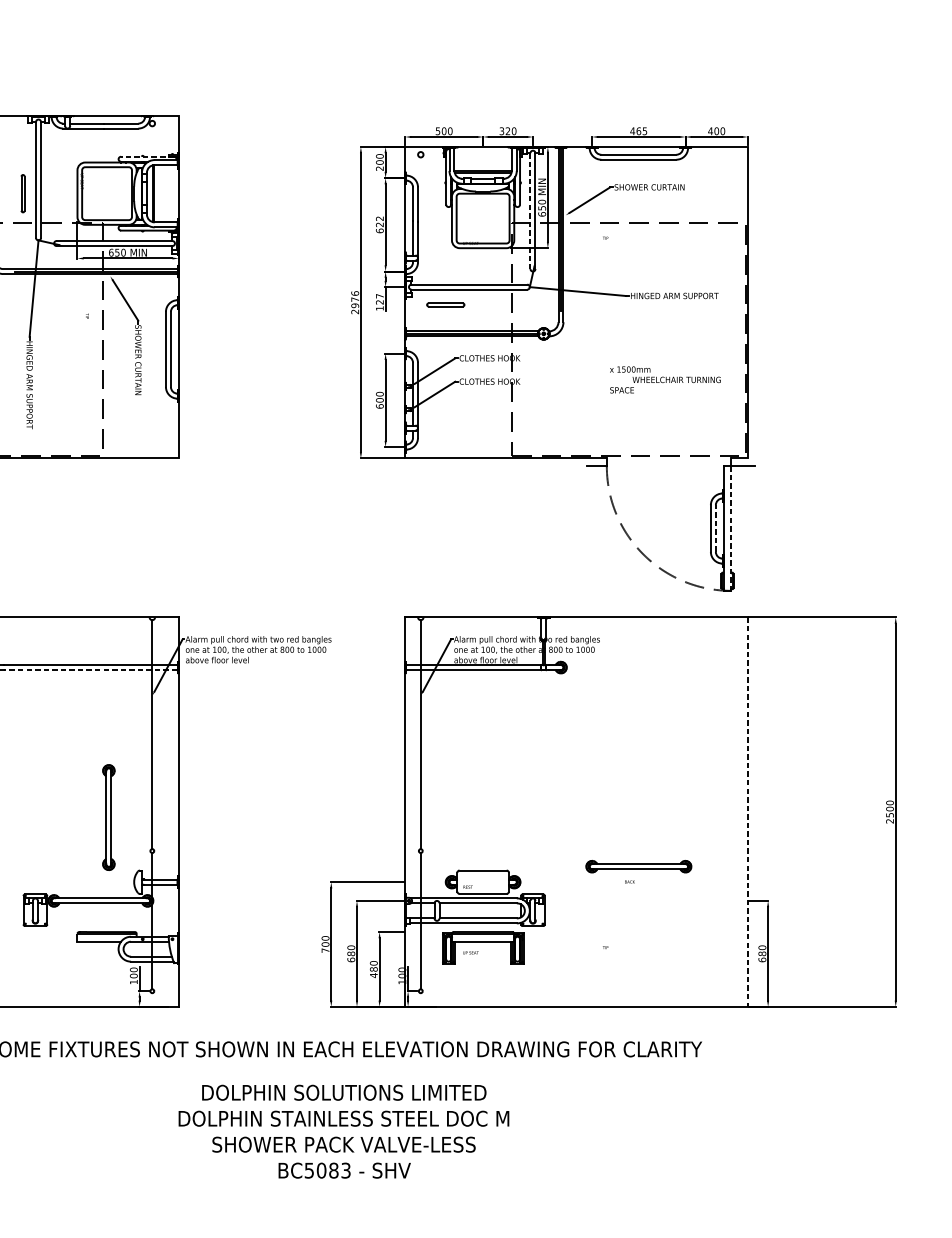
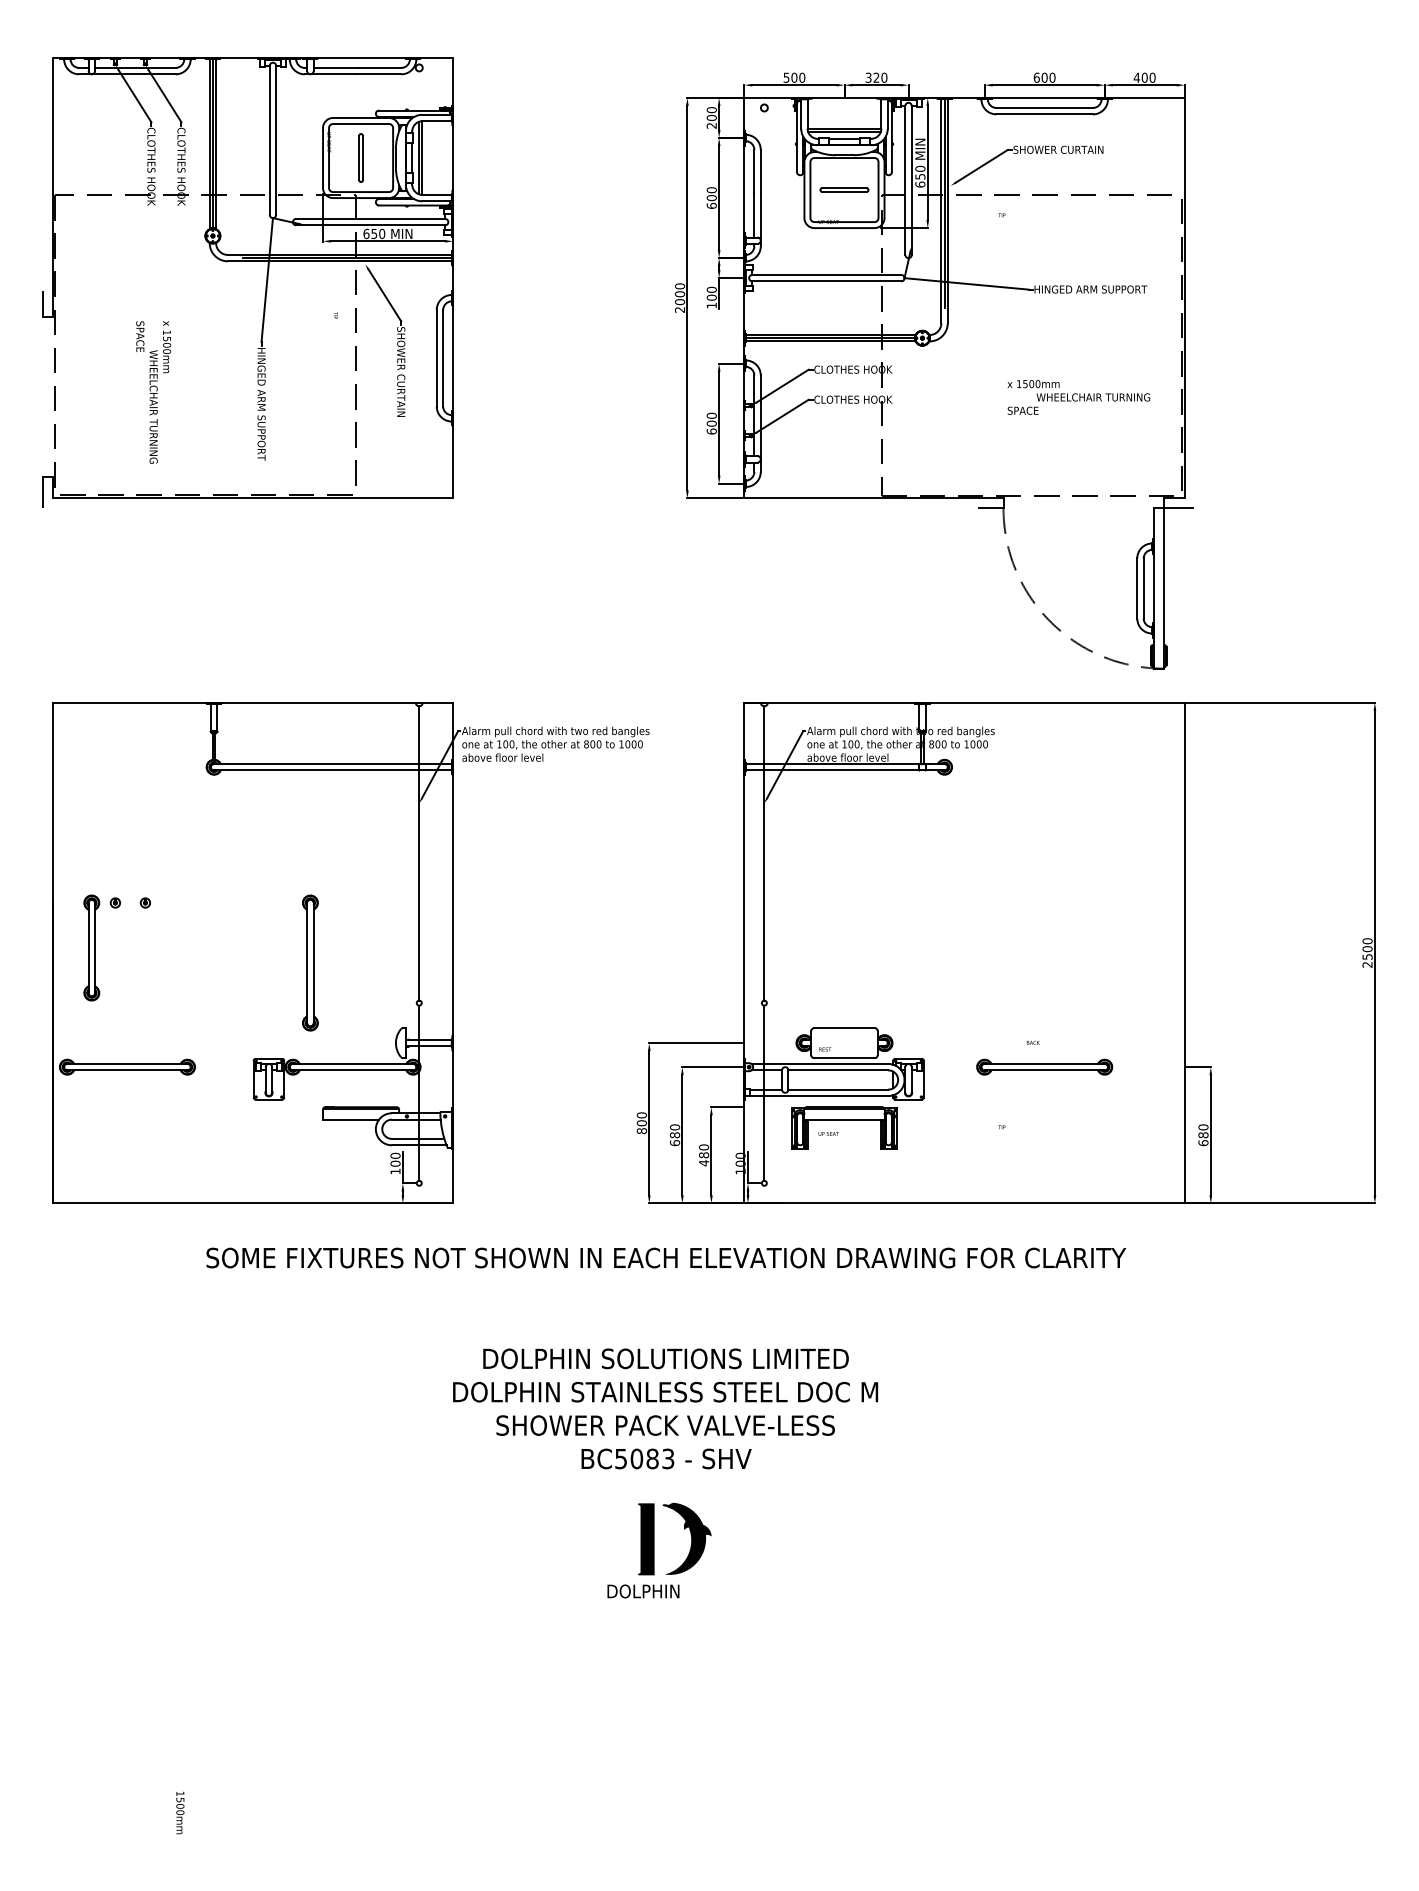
text: (638, 131) -> (1044, 77), 465 -> 600
line: (147, 156) -> (412, 110), dashed -> solid
part: (22, 193) -> (360, 157), moved
line: (530, 211) -> (905, 180), dashed -> solid
text: (379, 222) -> (711, 194), 622 -> 600
text: (355, 299) -> (680, 294), 2976 -> 2000
text: (379, 299) -> (711, 293), 127 -> 100
part: (445, 304) -> (844, 189), moved
line: (715, 528) -> (1143, 588), dashed -> solid
line: (731, 529) -> (1163, 589), dashed -> solid
line: (90, 670) -> (339, 770), dashed -> solid
line: (747, 812) -> (1184, 953), dashed -> solid
part: (108, 817) -> (310, 962), moved
part: (638, 866) -> (1044, 1066), moved
text: (325, 950) -> (641, 1131), 700 -> 800
text: (343, 1131) -> (665, 1408), moved

